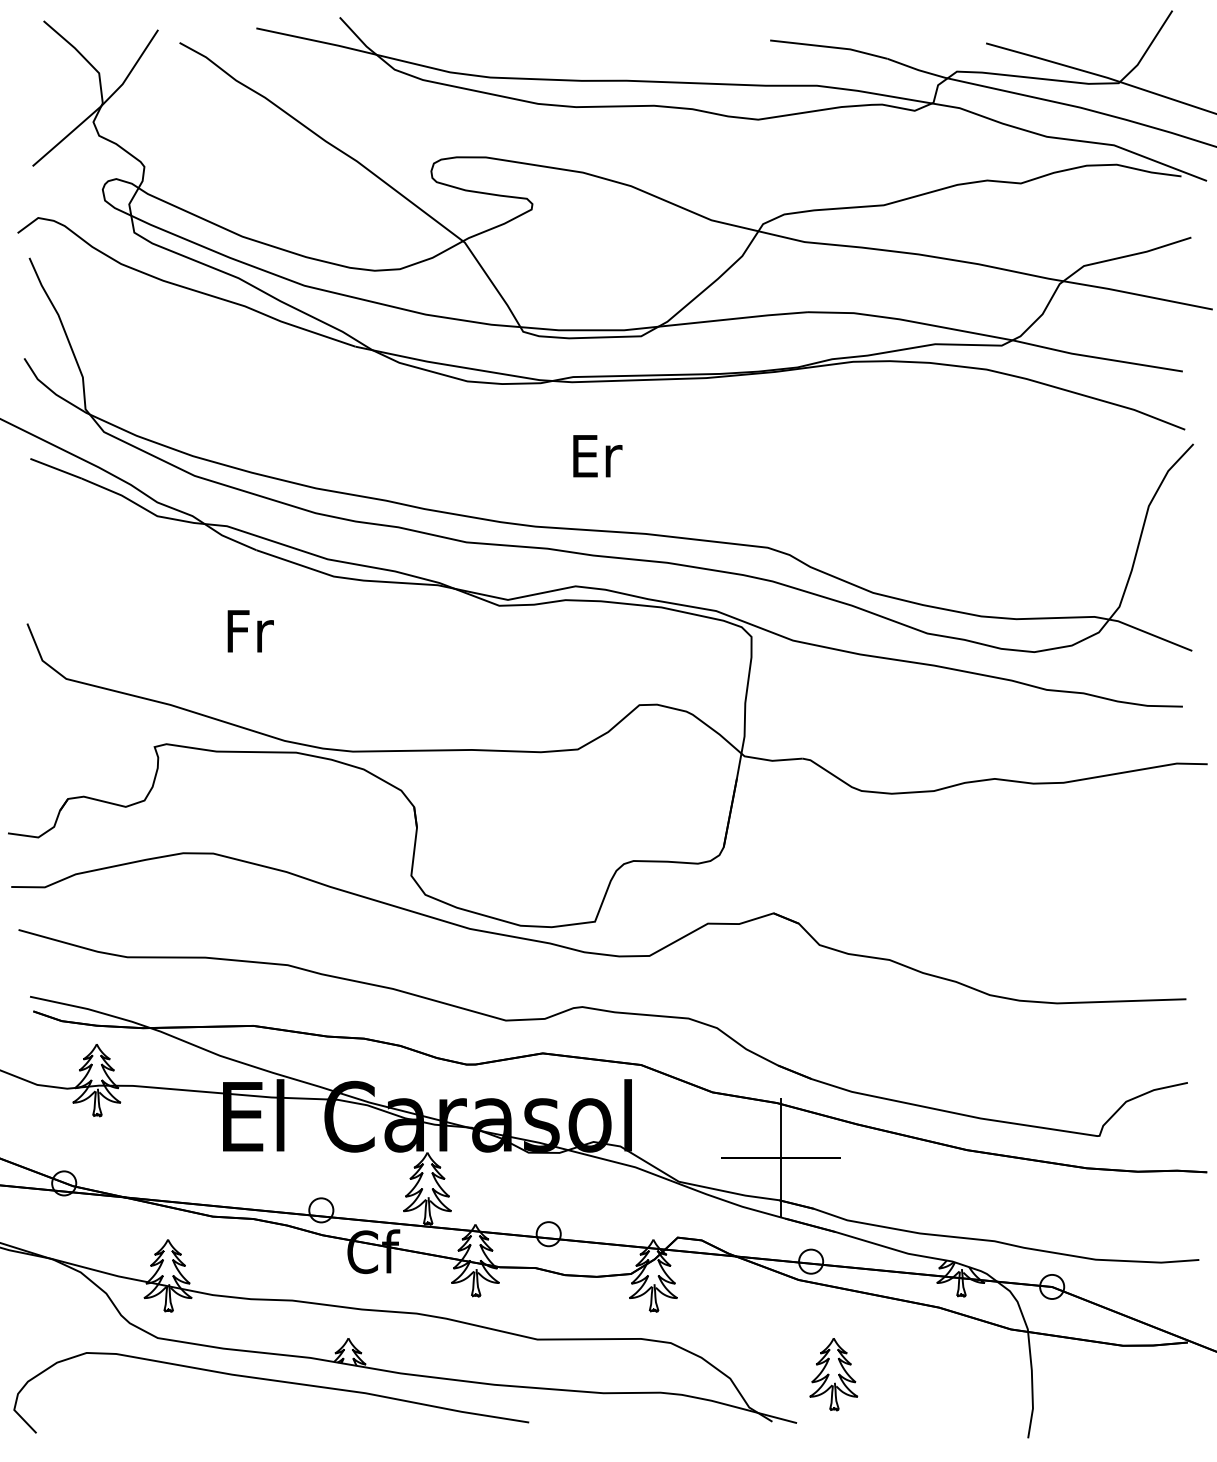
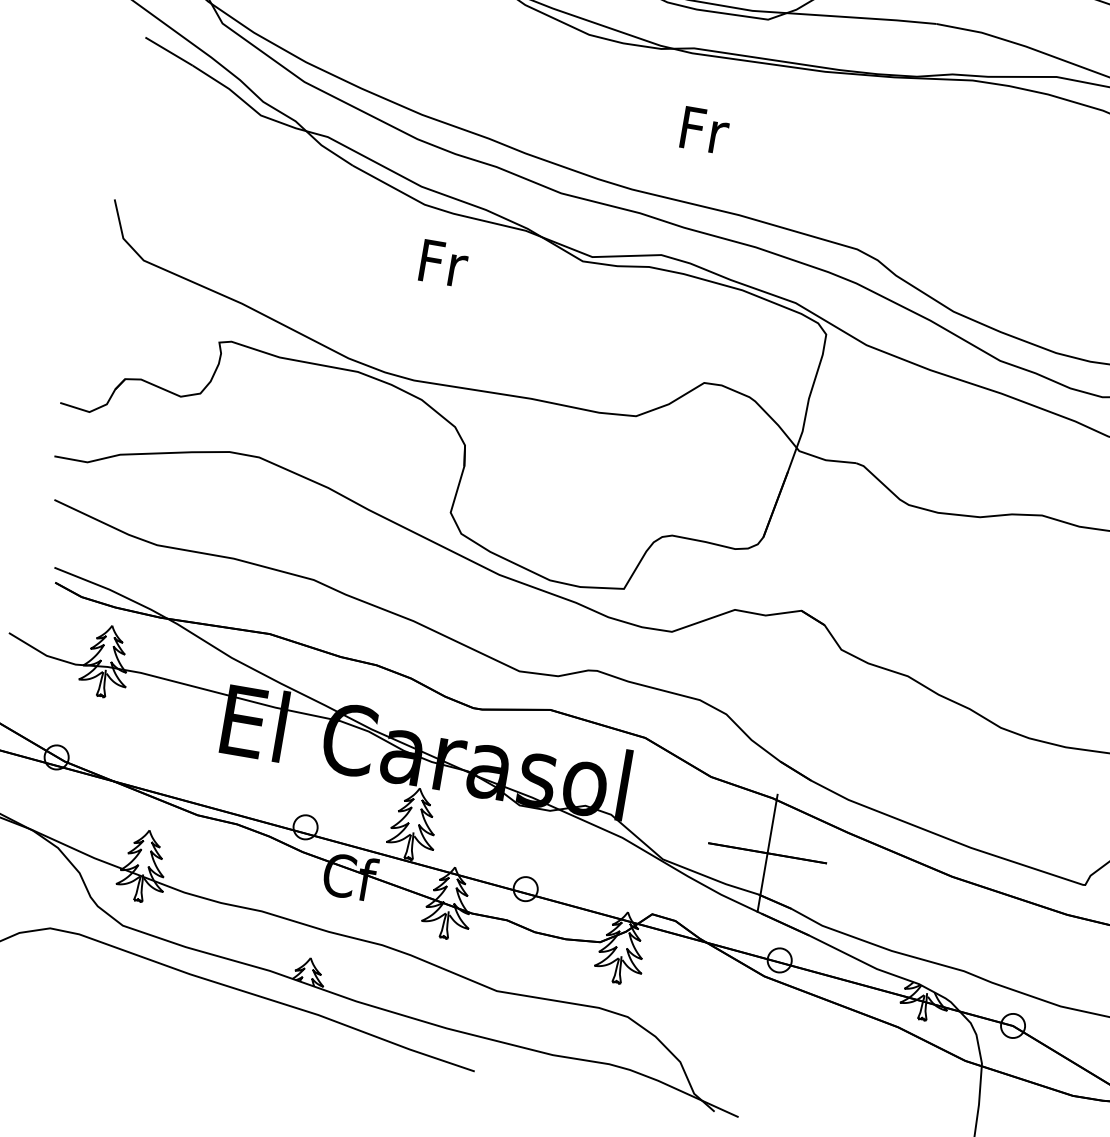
text: (597, 456) -> (704, 130), Er -> Fr
text: (250, 631) -> (443, 263), moved
part: (833, 1374) -> (782, 1075), removed

